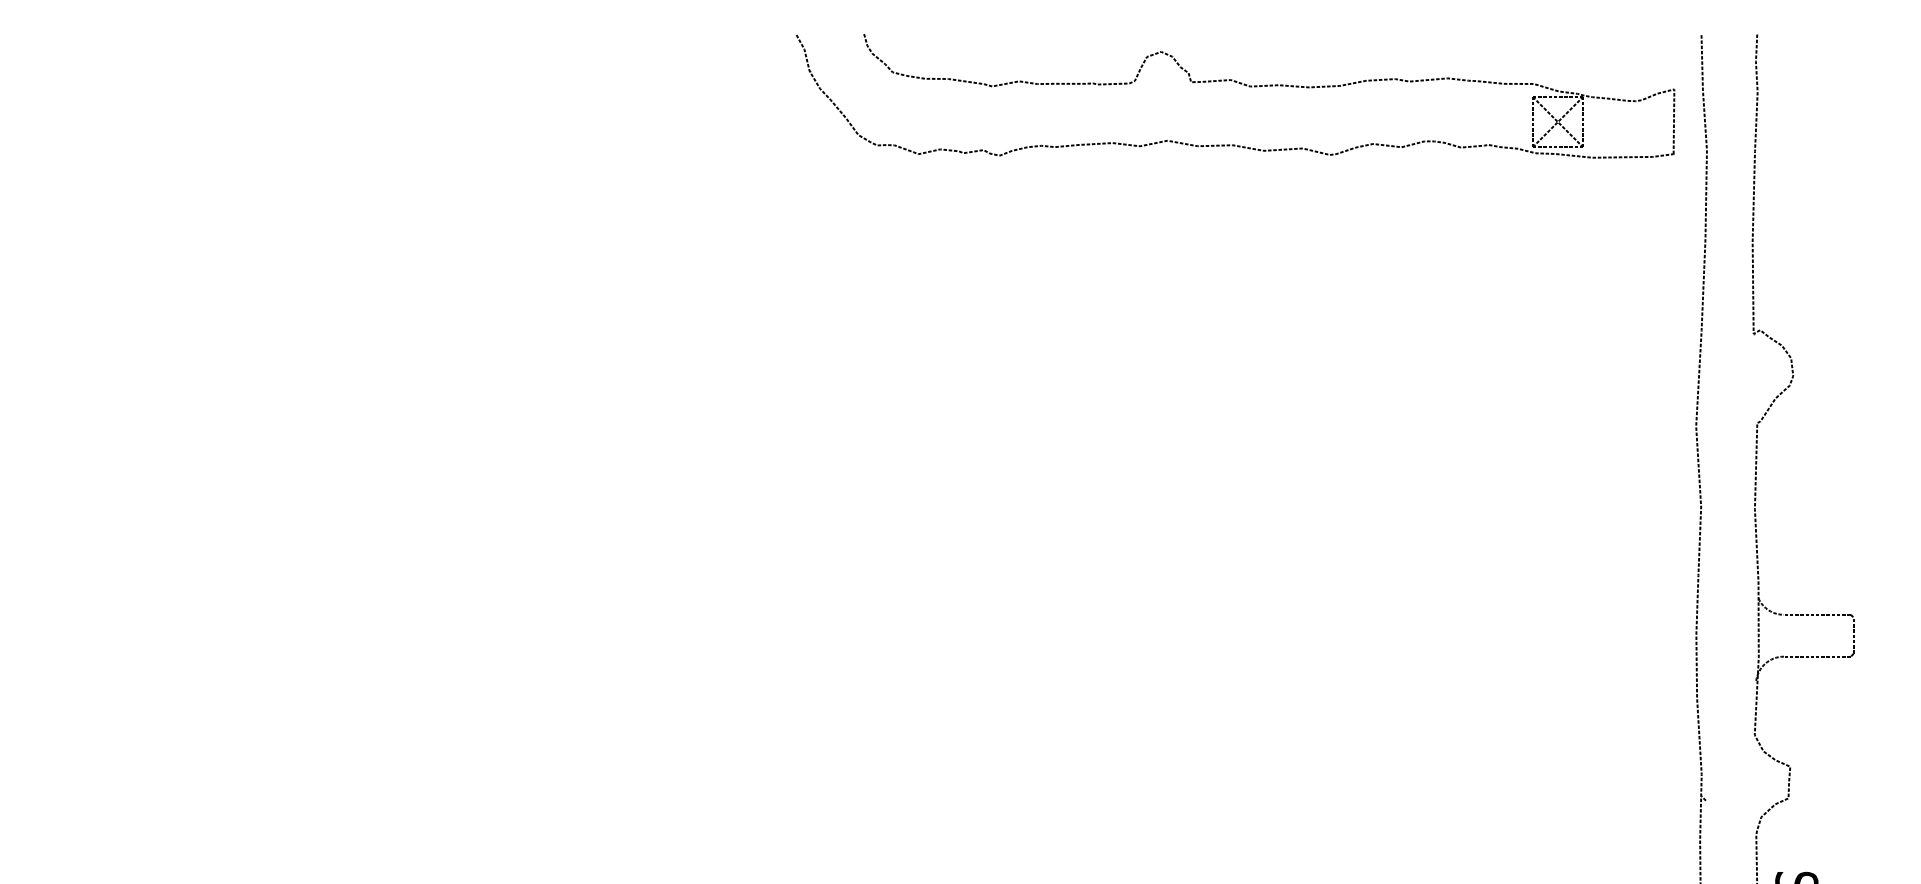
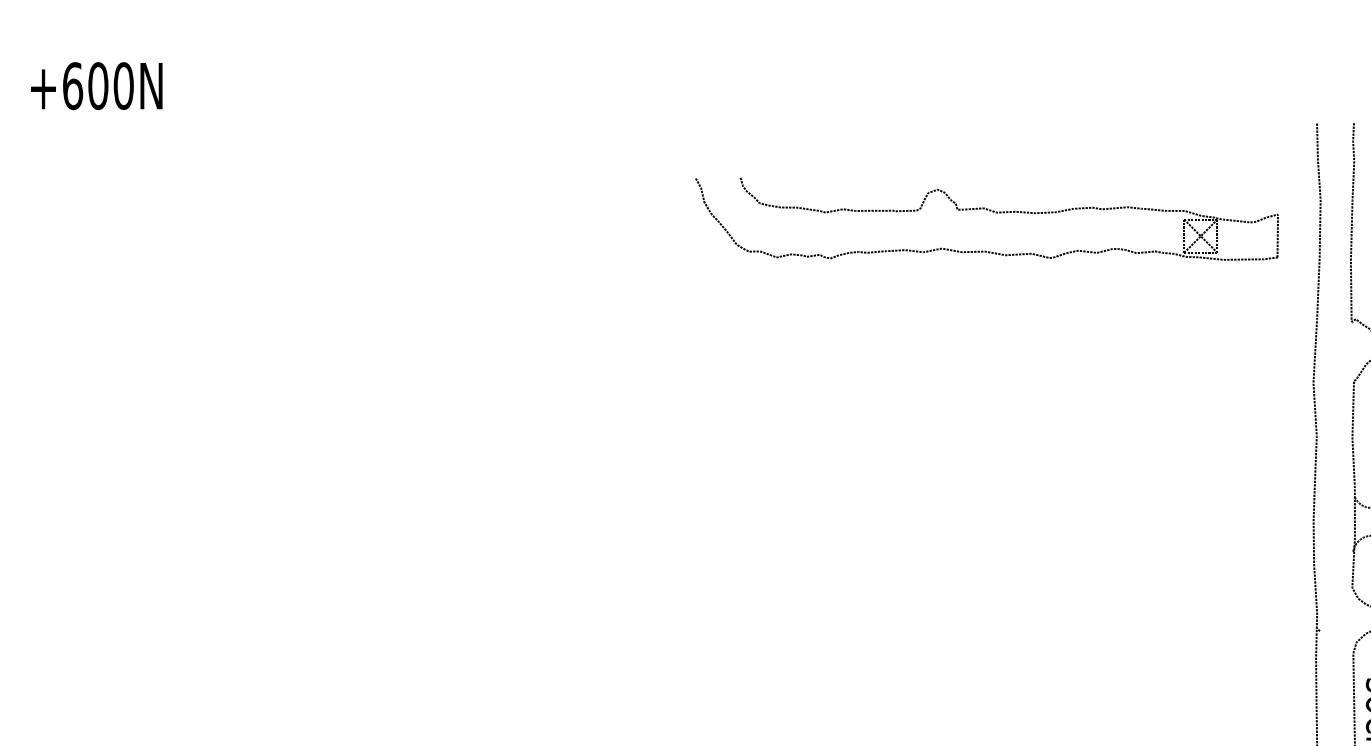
part: (1239, 84) -> (989, 211), moved

